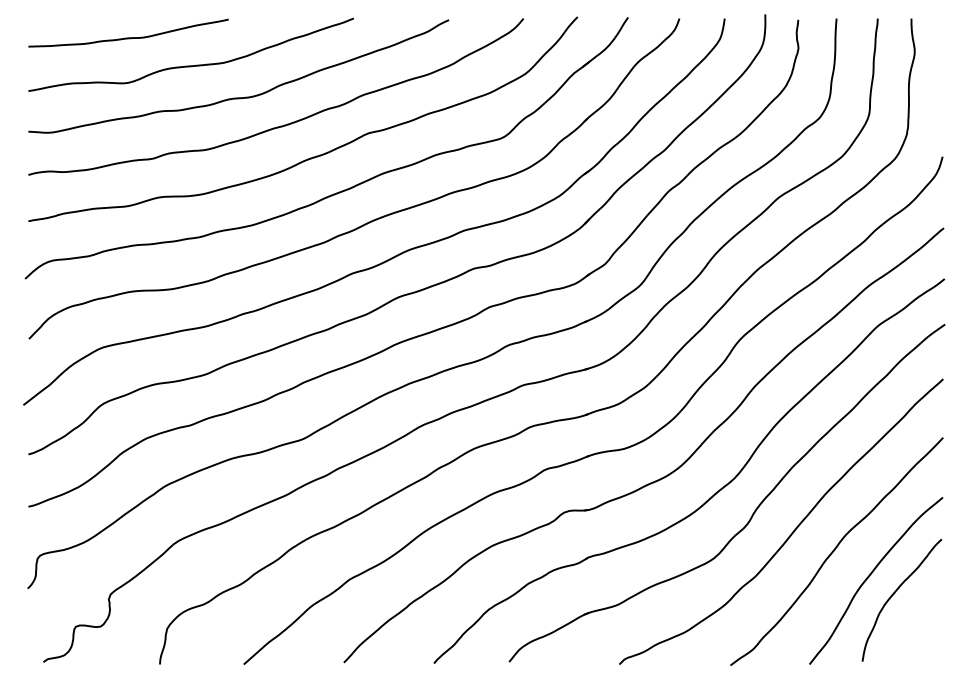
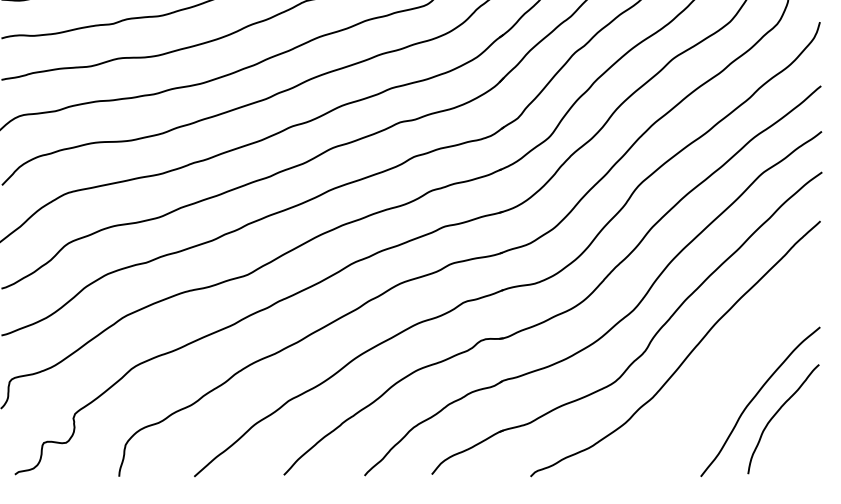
curve: (835, 550) -> (724, 374), removed

